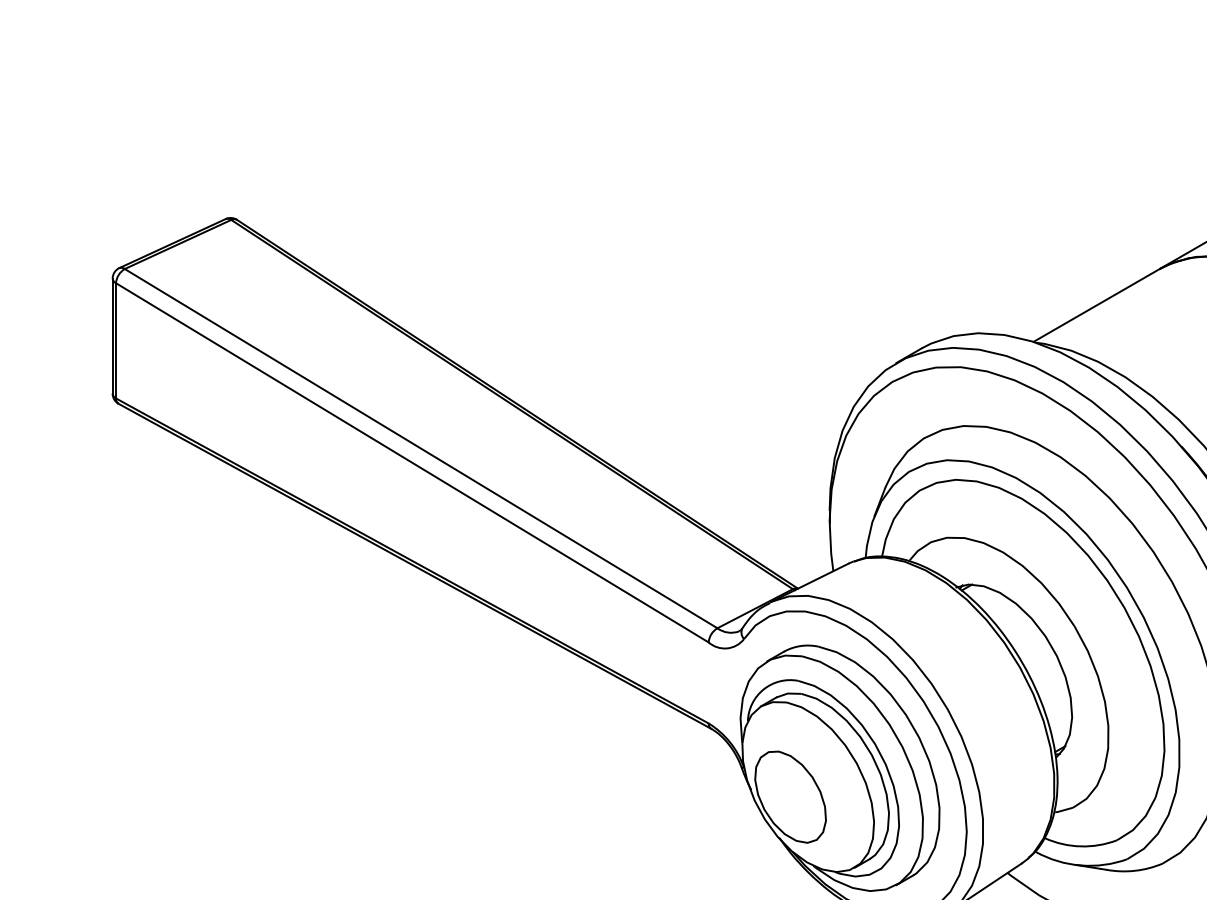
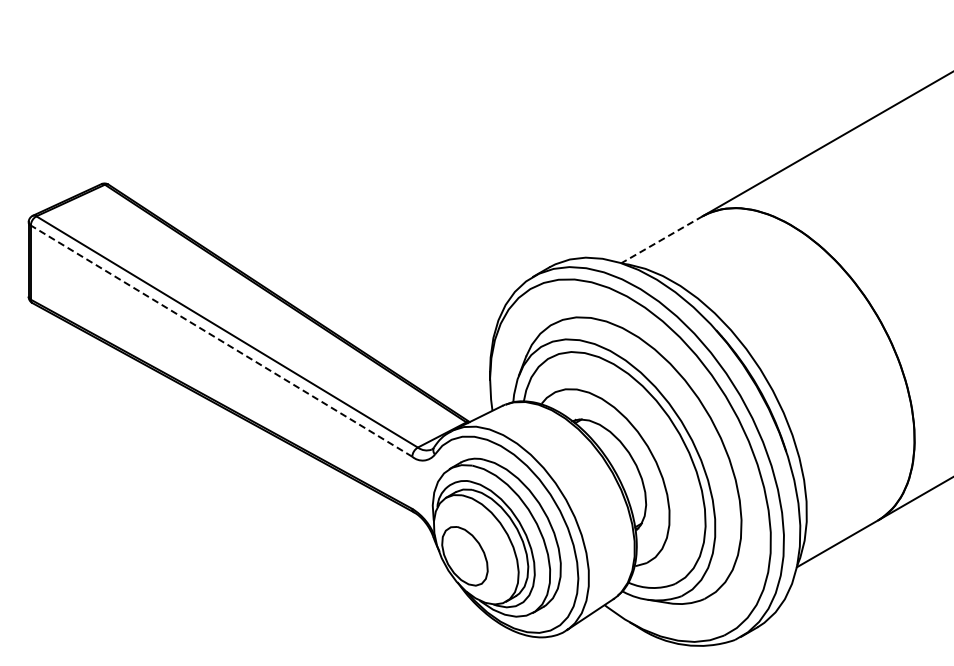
line: (1095, 305) -> (661, 239), solid -> dashed
line: (412, 461) -> (221, 340), solid -> dashed

